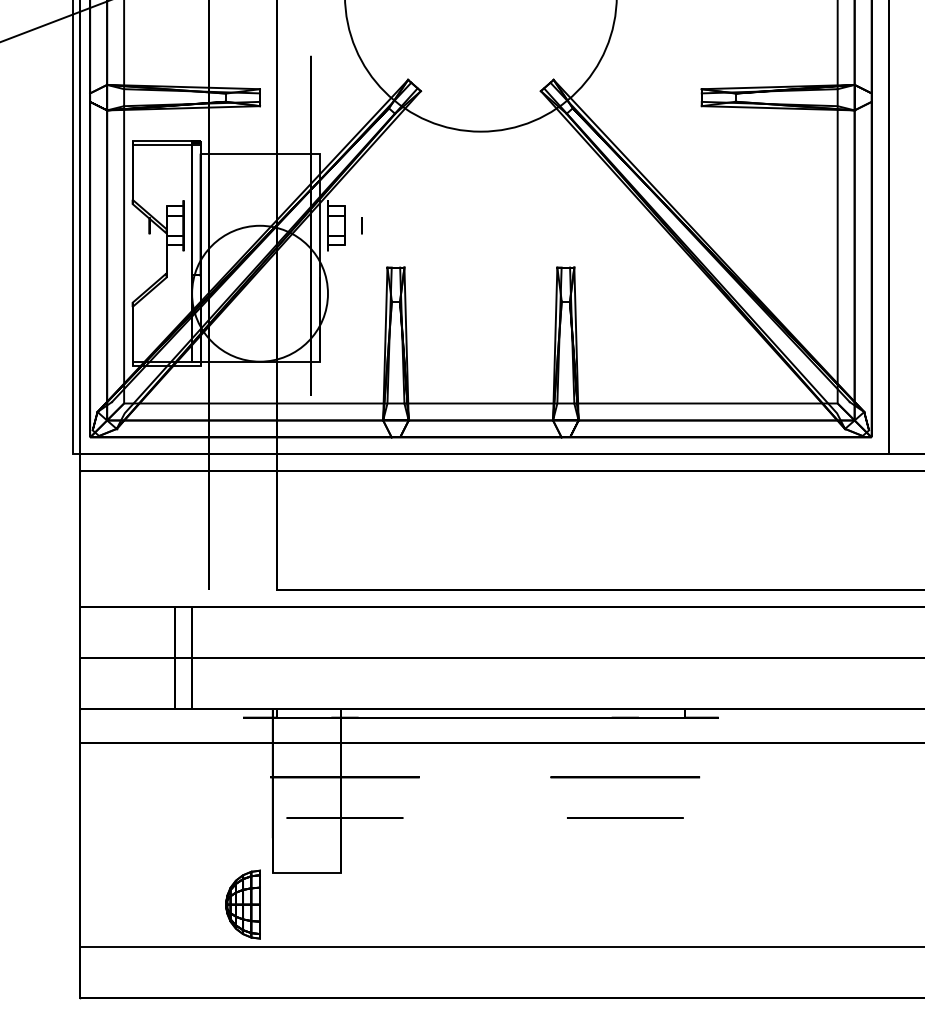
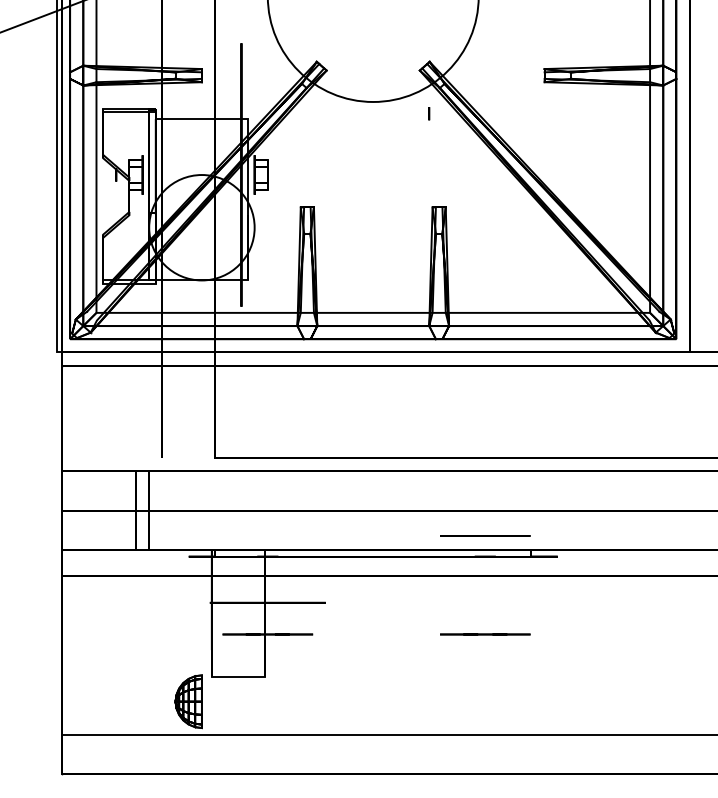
circle: (361, 225) -> (428, 113), moved
line: (625, 690) -> (485, 535), added
circle: (625, 777) -> (485, 603), removed

